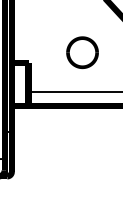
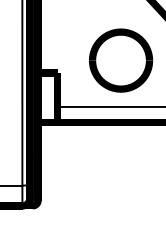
part: (82, 52) -> (121, 60), size x1.67

